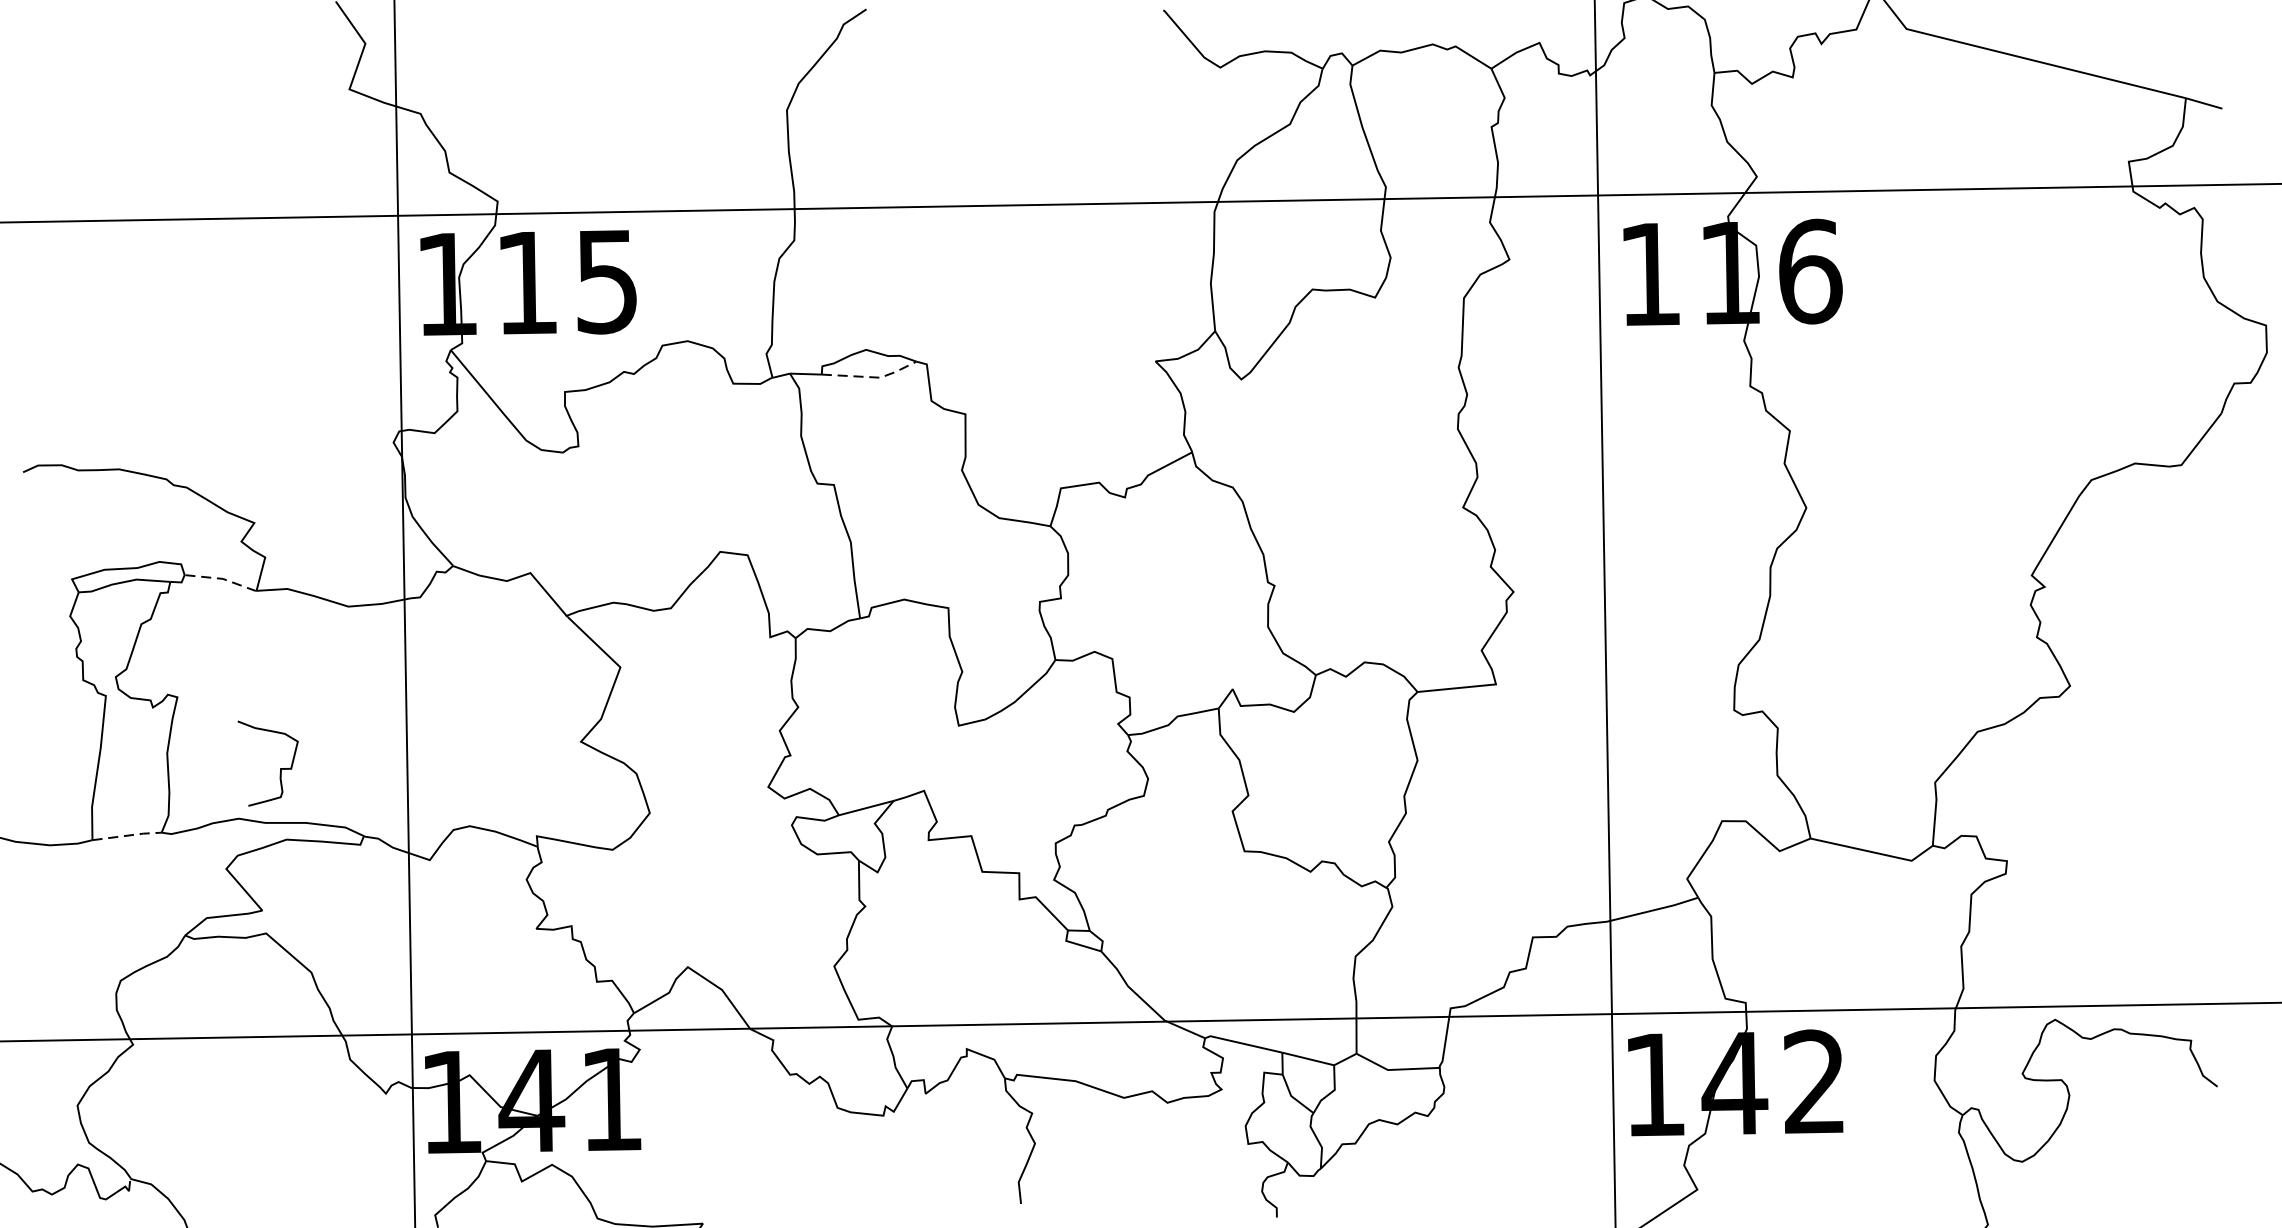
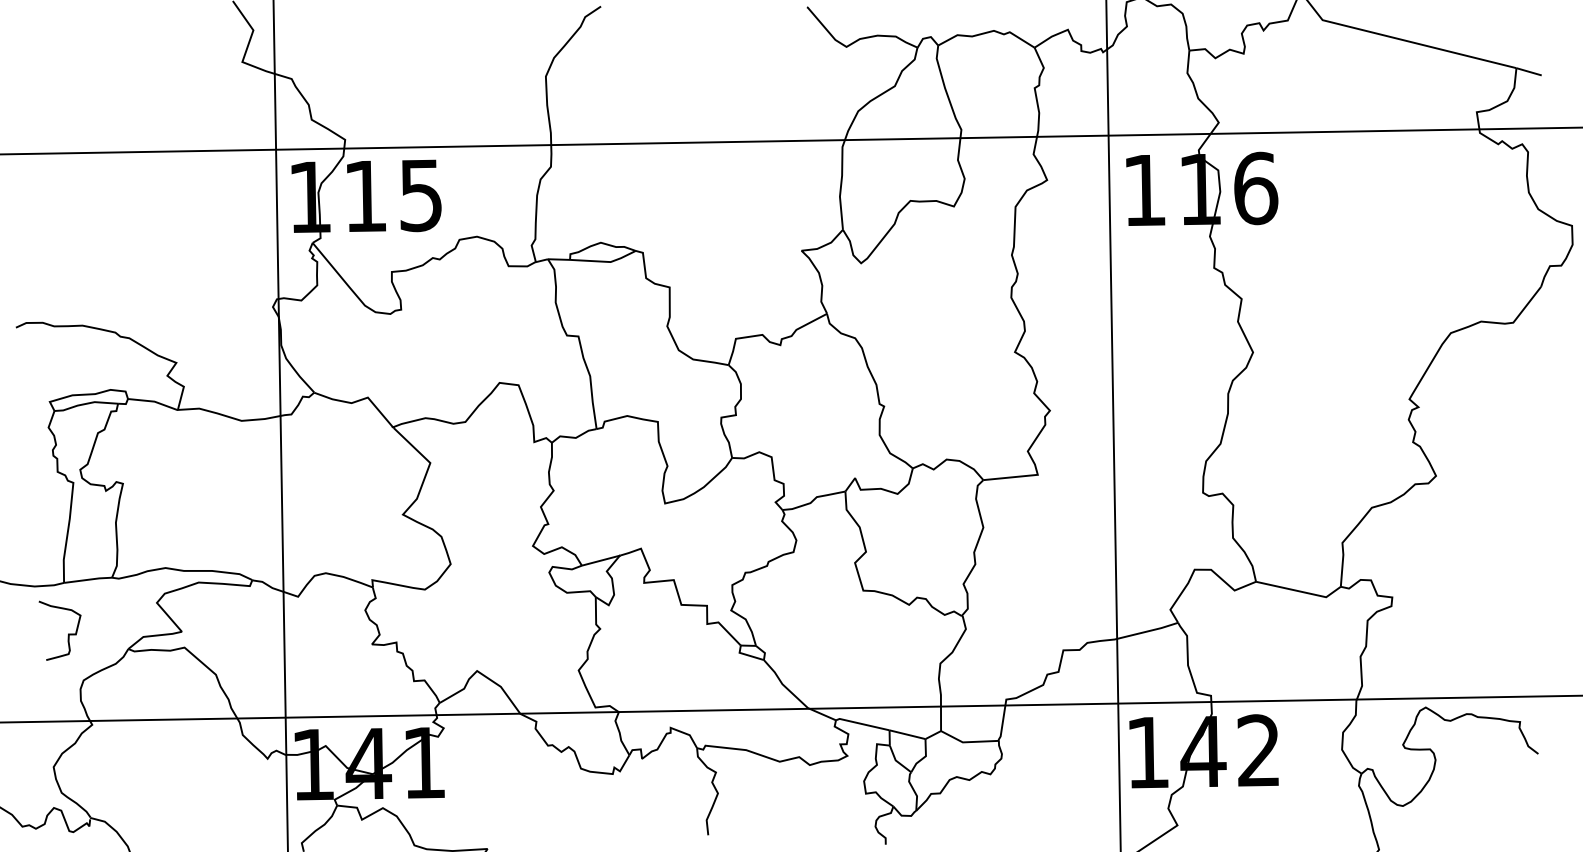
line: (872, 376) -> (605, 261), dashed -> solid
line: (222, 578) -> (154, 401), dashed -> solid
curve: (279, 770) -> (67, 635), moved
line: (127, 835) -> (88, 579), dashed -> solid

